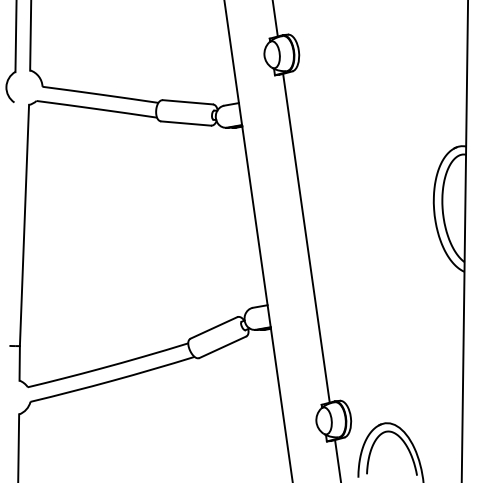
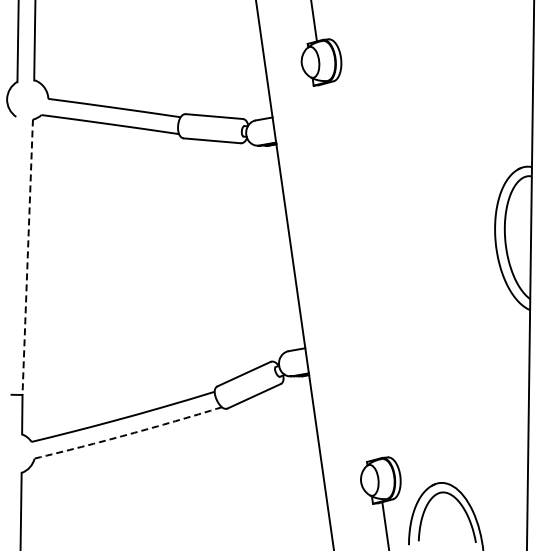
line: (24, 225) -> (27, 257), solid -> dashed
line: (306, 237) -> (349, 271), removed
line: (112, 380) -> (128, 434), solid -> dashed

